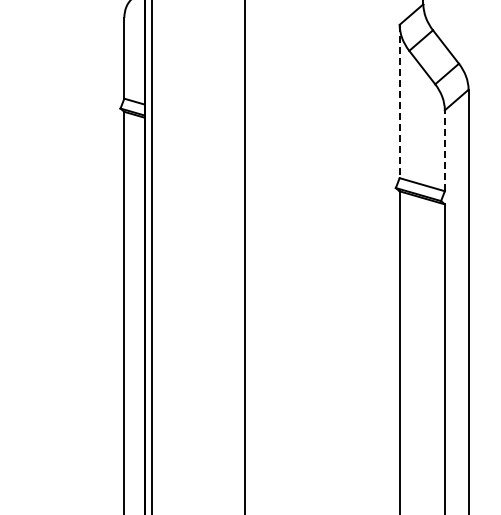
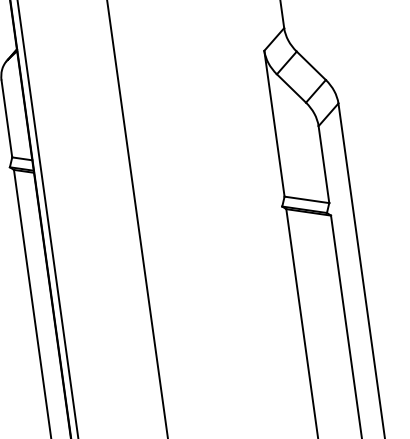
line: (399, 101) -> (274, 123), dashed -> solid
line: (444, 150) -> (323, 164), dashed -> solid

